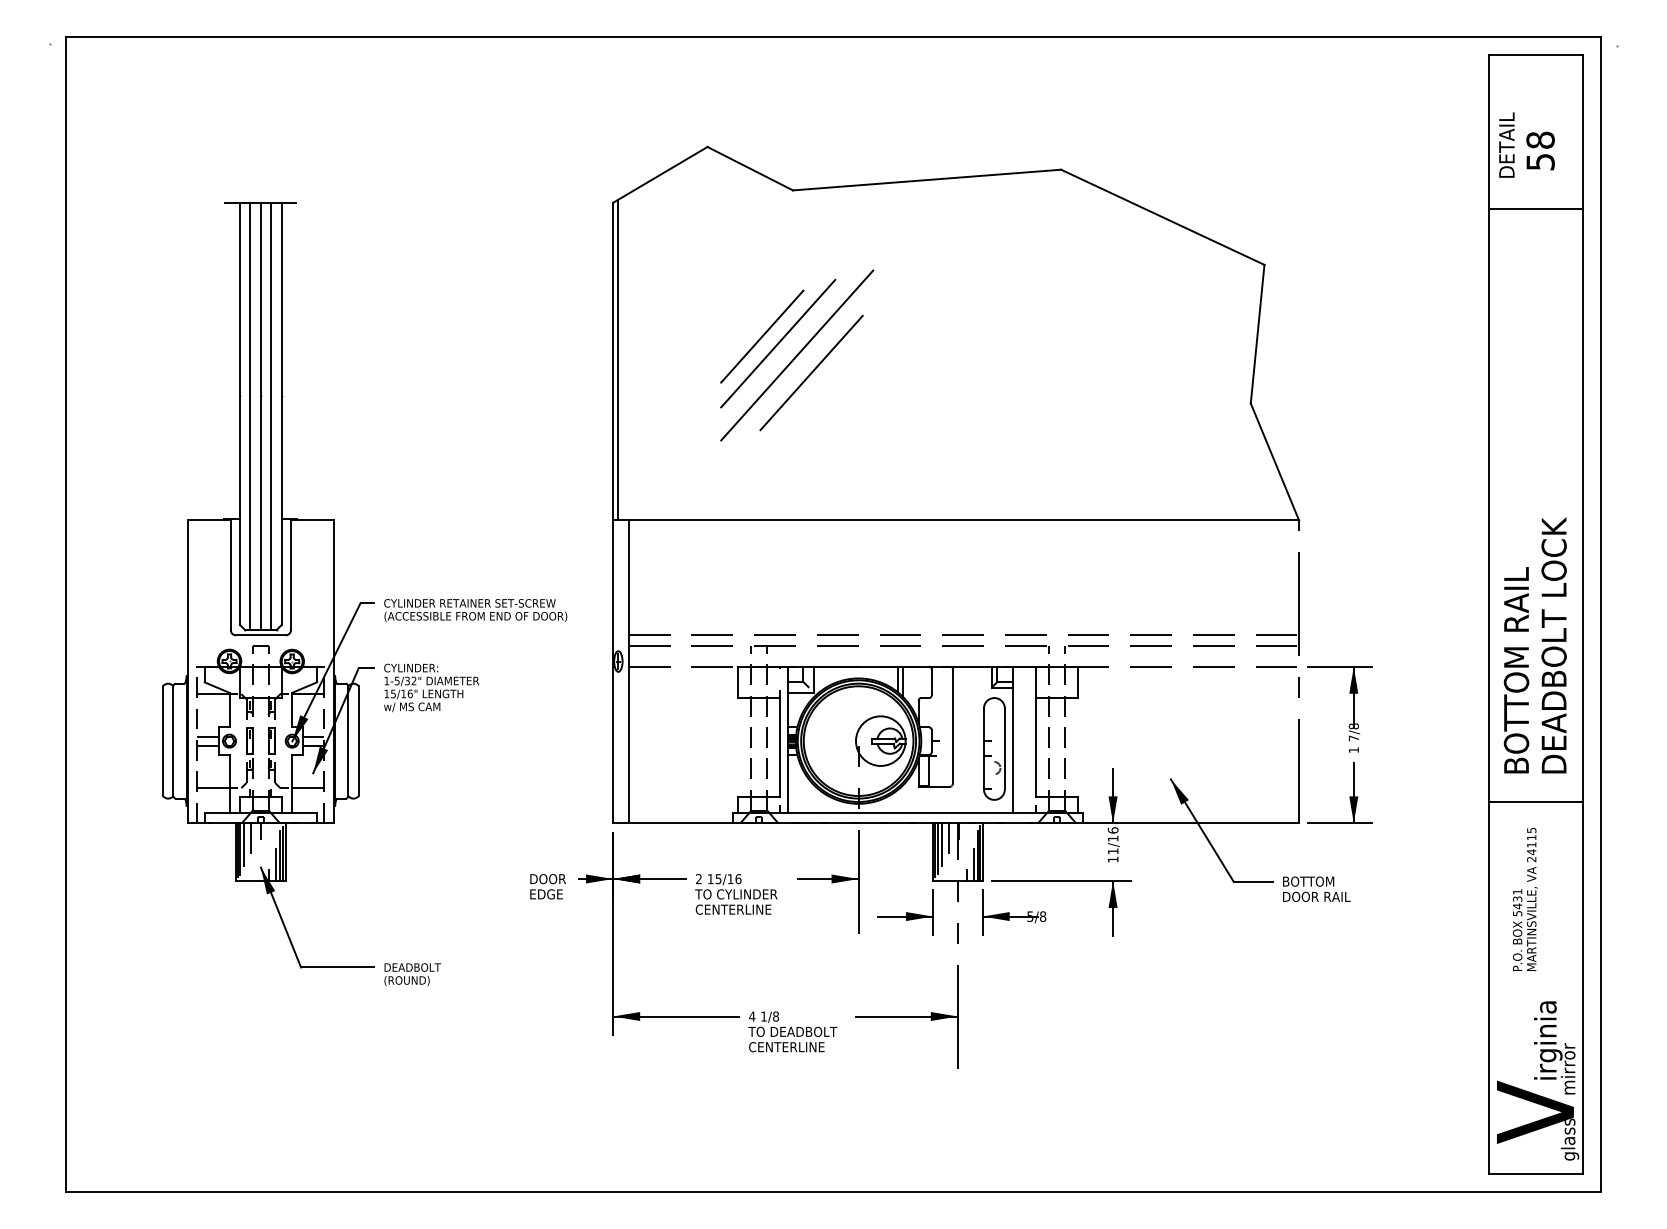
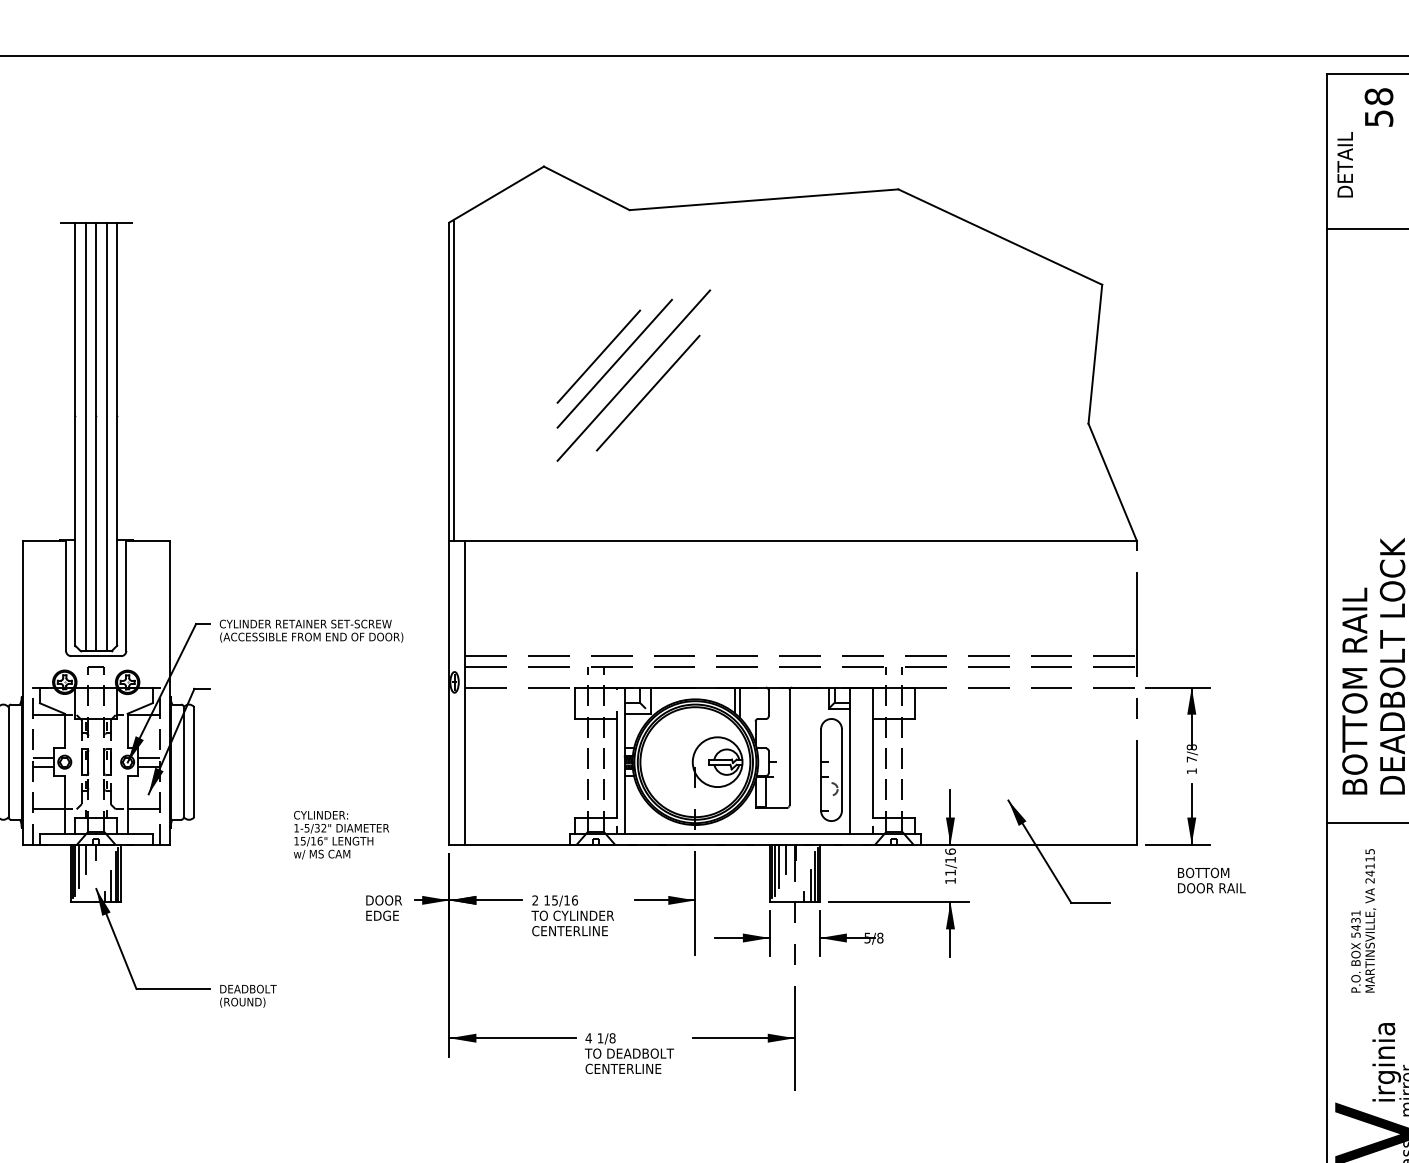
text: (1540, 150) -> (1378, 106), moved
text: (431, 687) -> (341, 834), moved
text: (1316, 888) -> (1211, 879), moved

